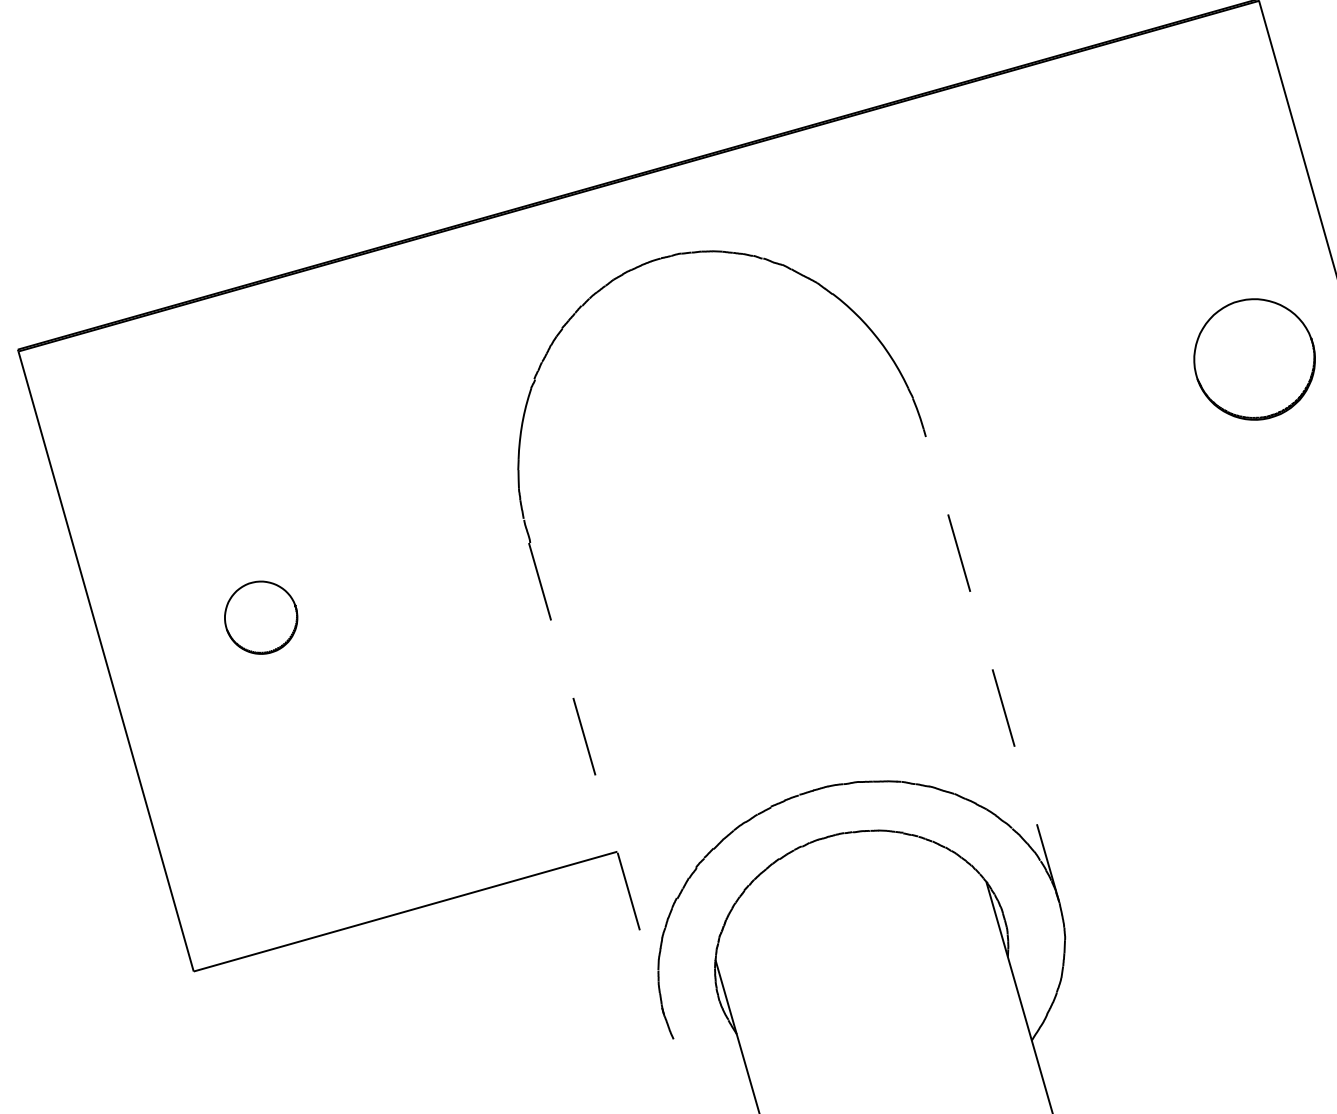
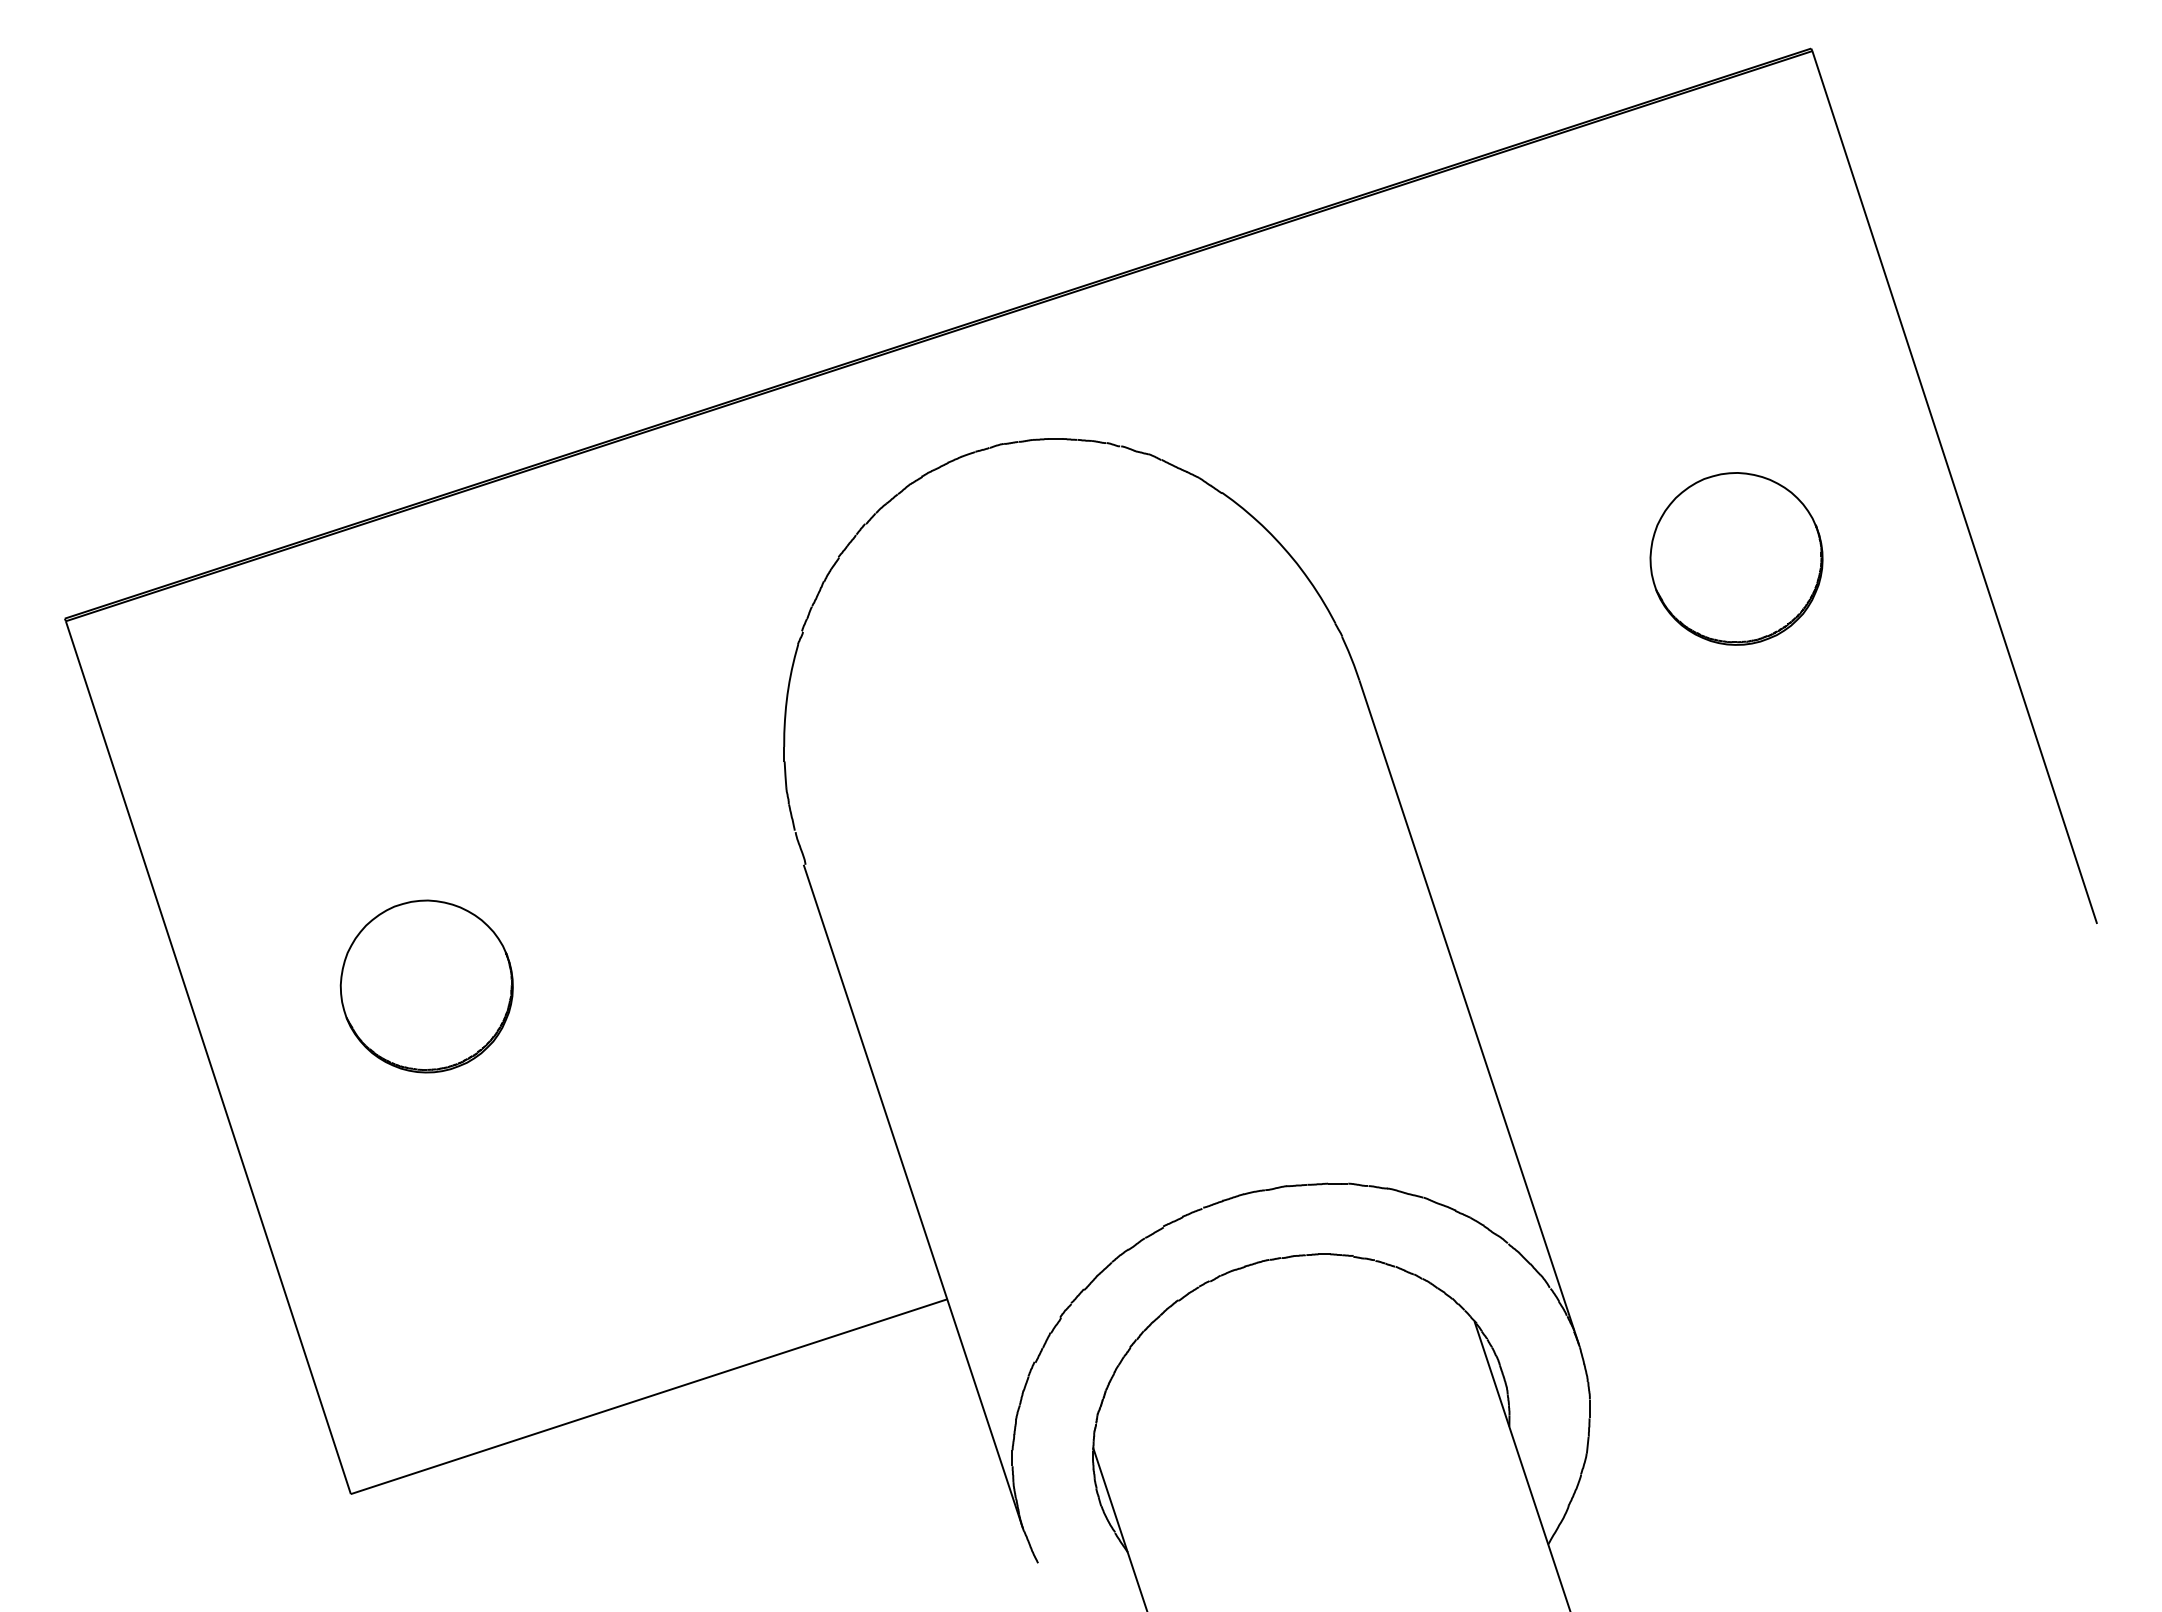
part: (1254, 359) -> (1736, 558), moved
part: (261, 617) -> (426, 986), size x1.67
line: (991, 665) -> (1469, 1012), dashed -> solid
line: (596, 778) -> (913, 1196), dashed -> solid

